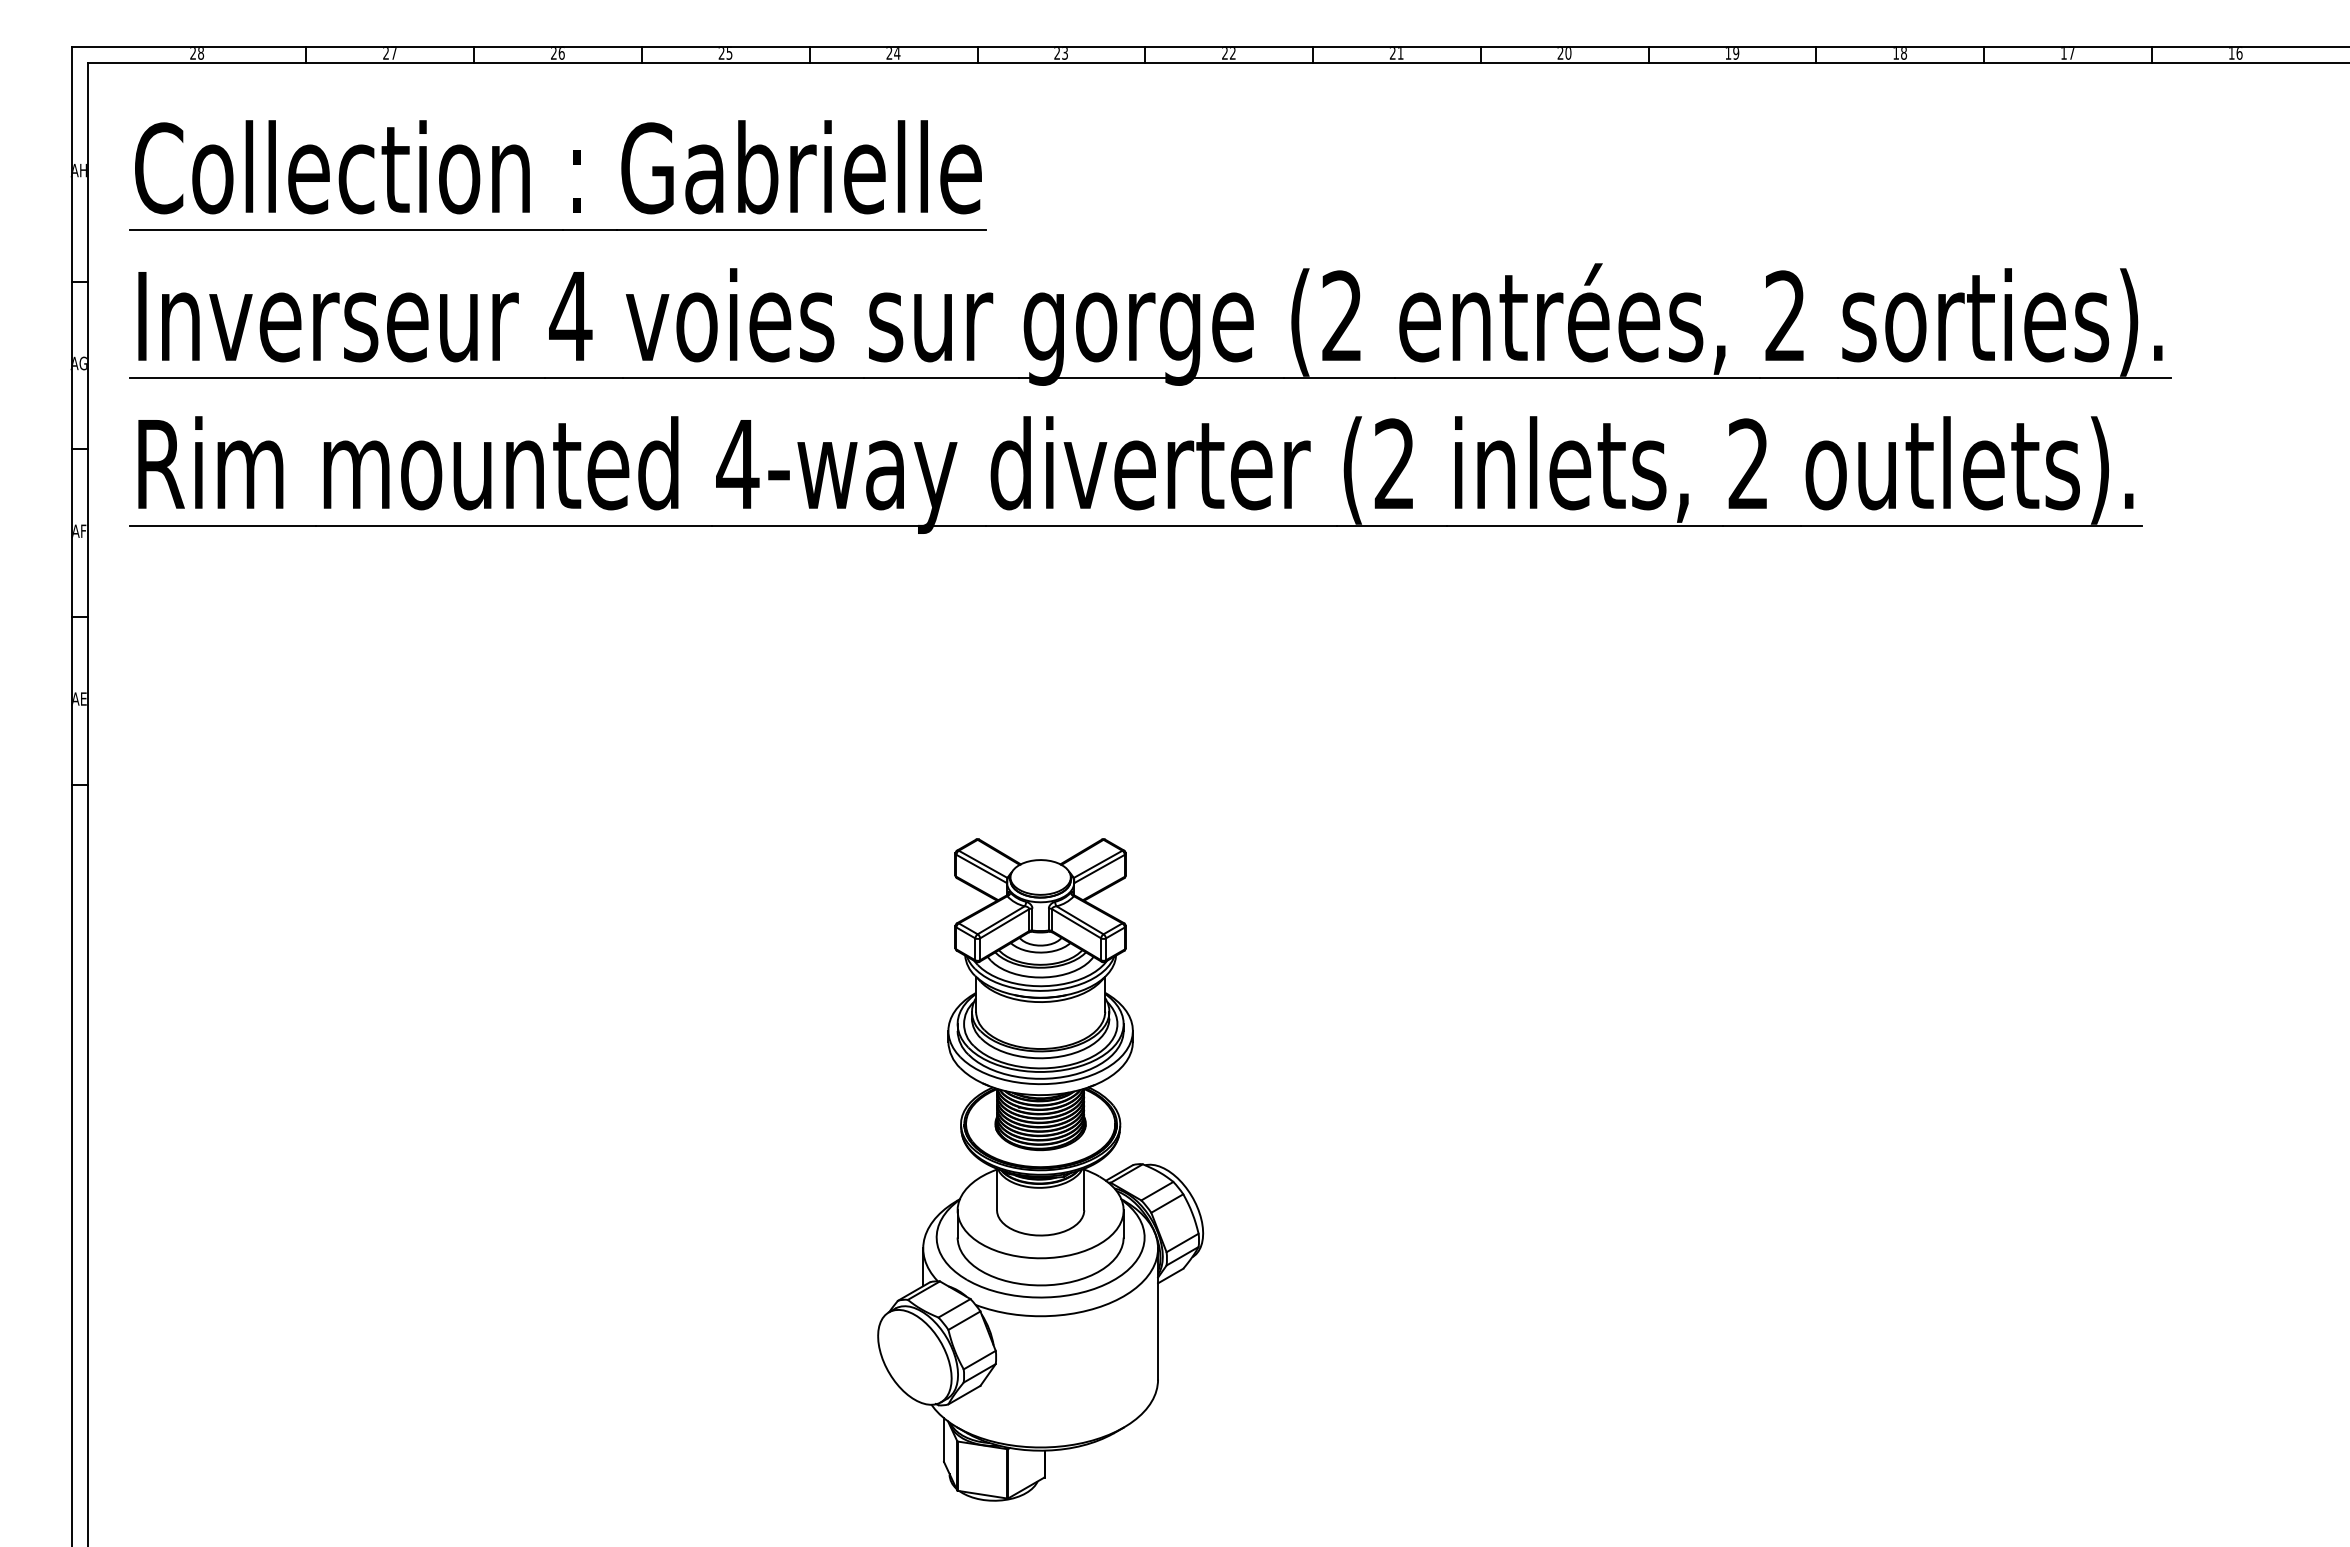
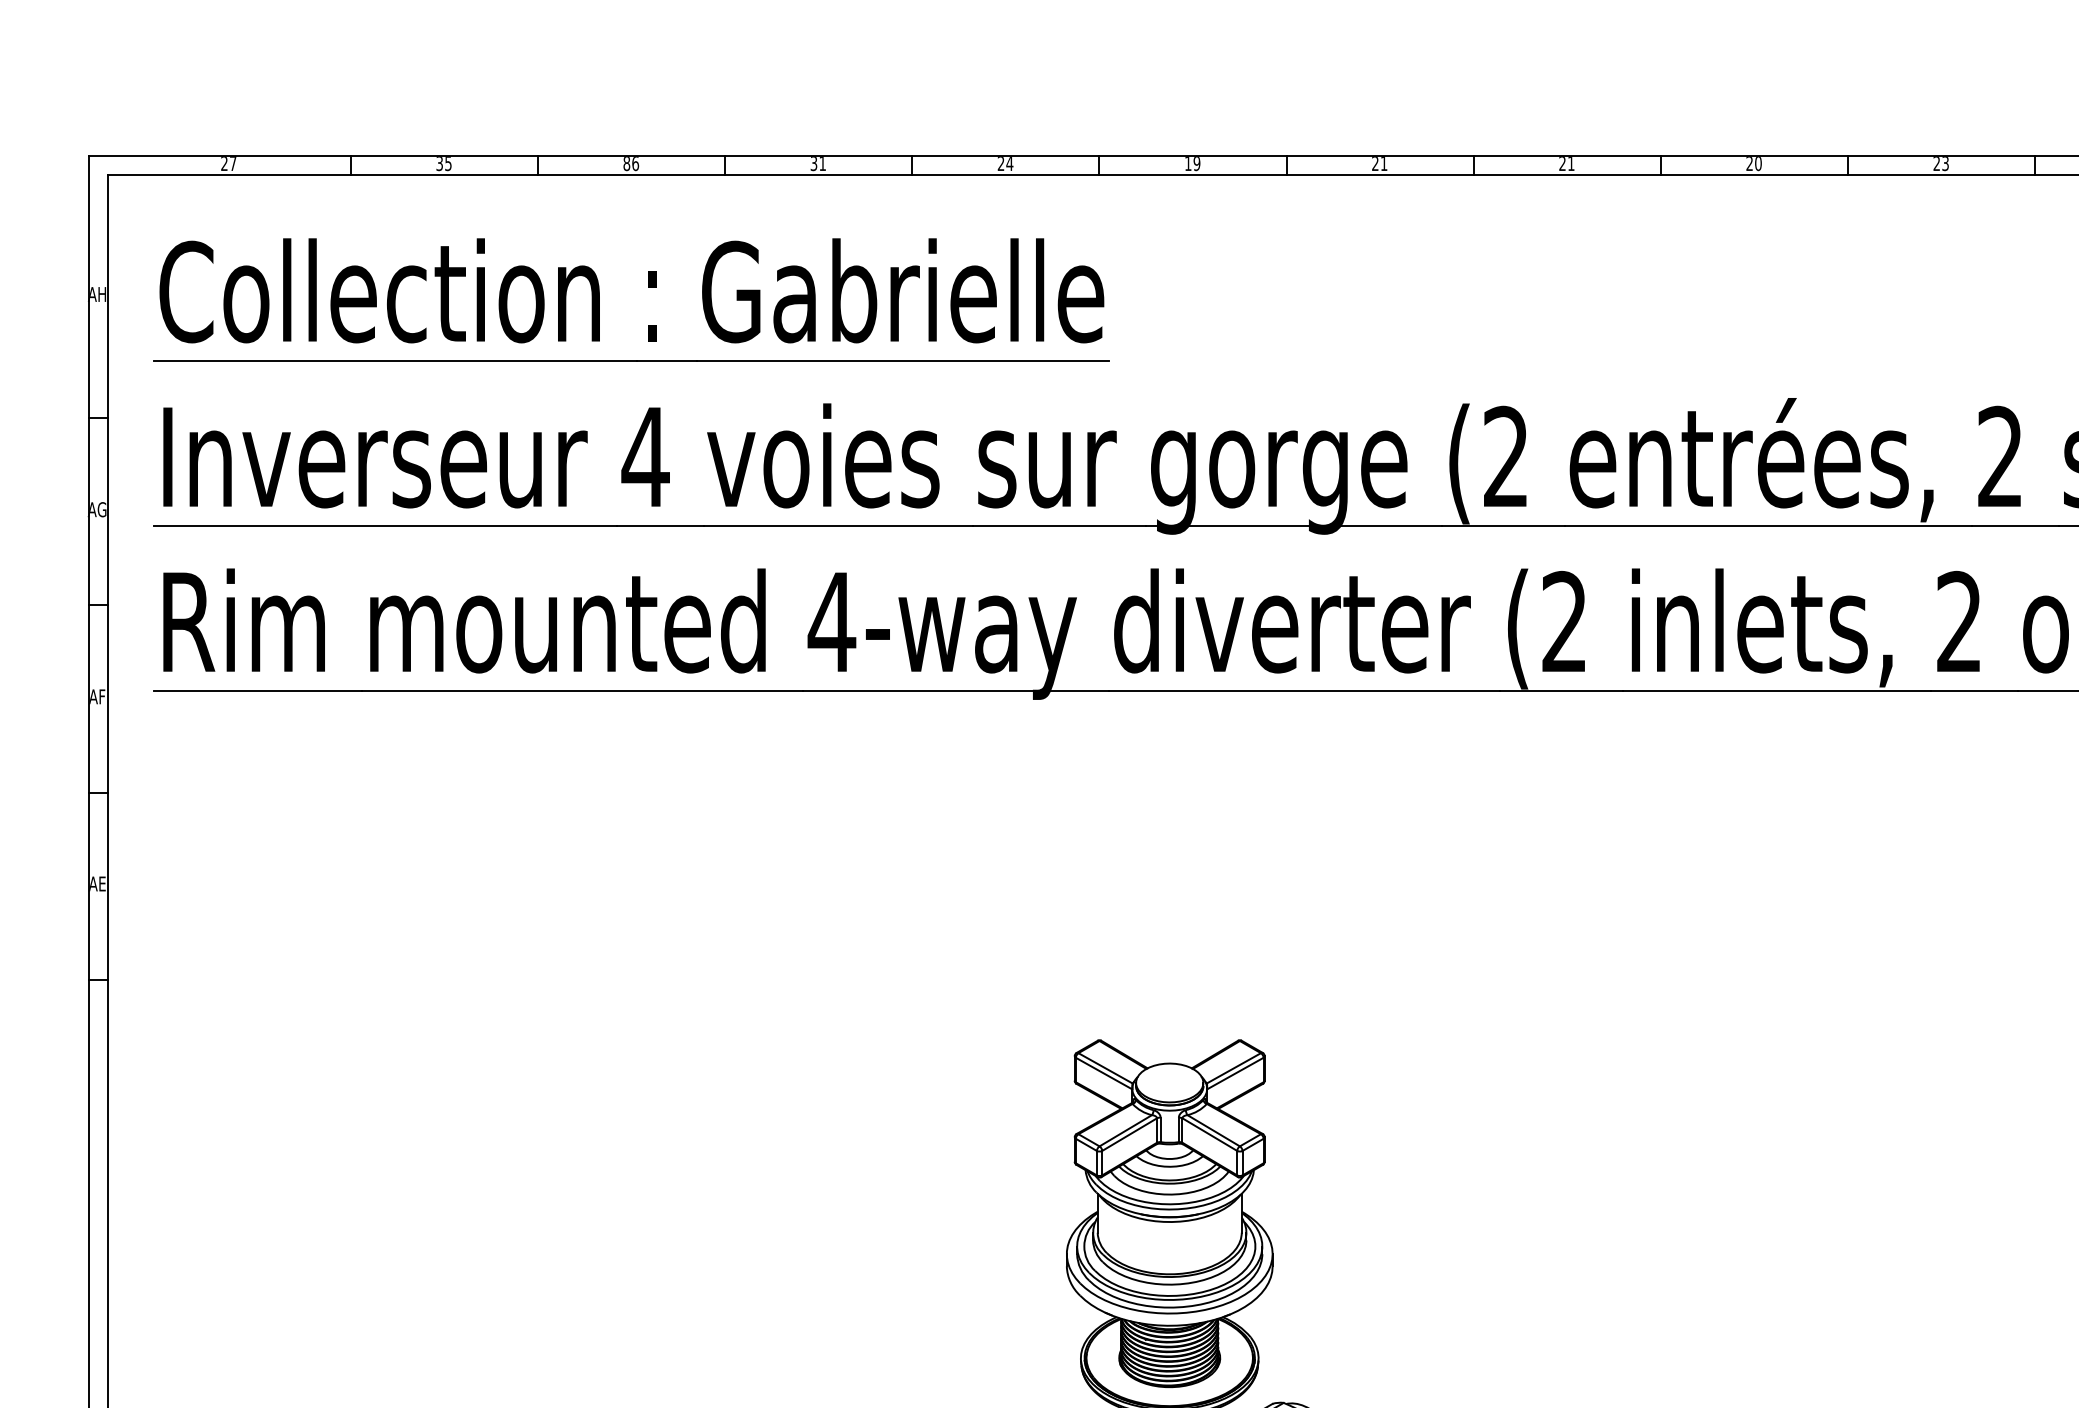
text: (201, 53) -> (233, 163), 28 -> 27
text: (389, 53) -> (443, 163), 27 -> 35
text: (553, 53) -> (626, 163), 26 -> 86
text: (725, 53) -> (818, 163), 25 -> 31
text: (1061, 53) -> (1193, 163), 23 -> 19
text: (1232, 53) -> (1383, 163), 22 -> 21
text: (1732, 53) -> (1941, 163), 19 -> 23

